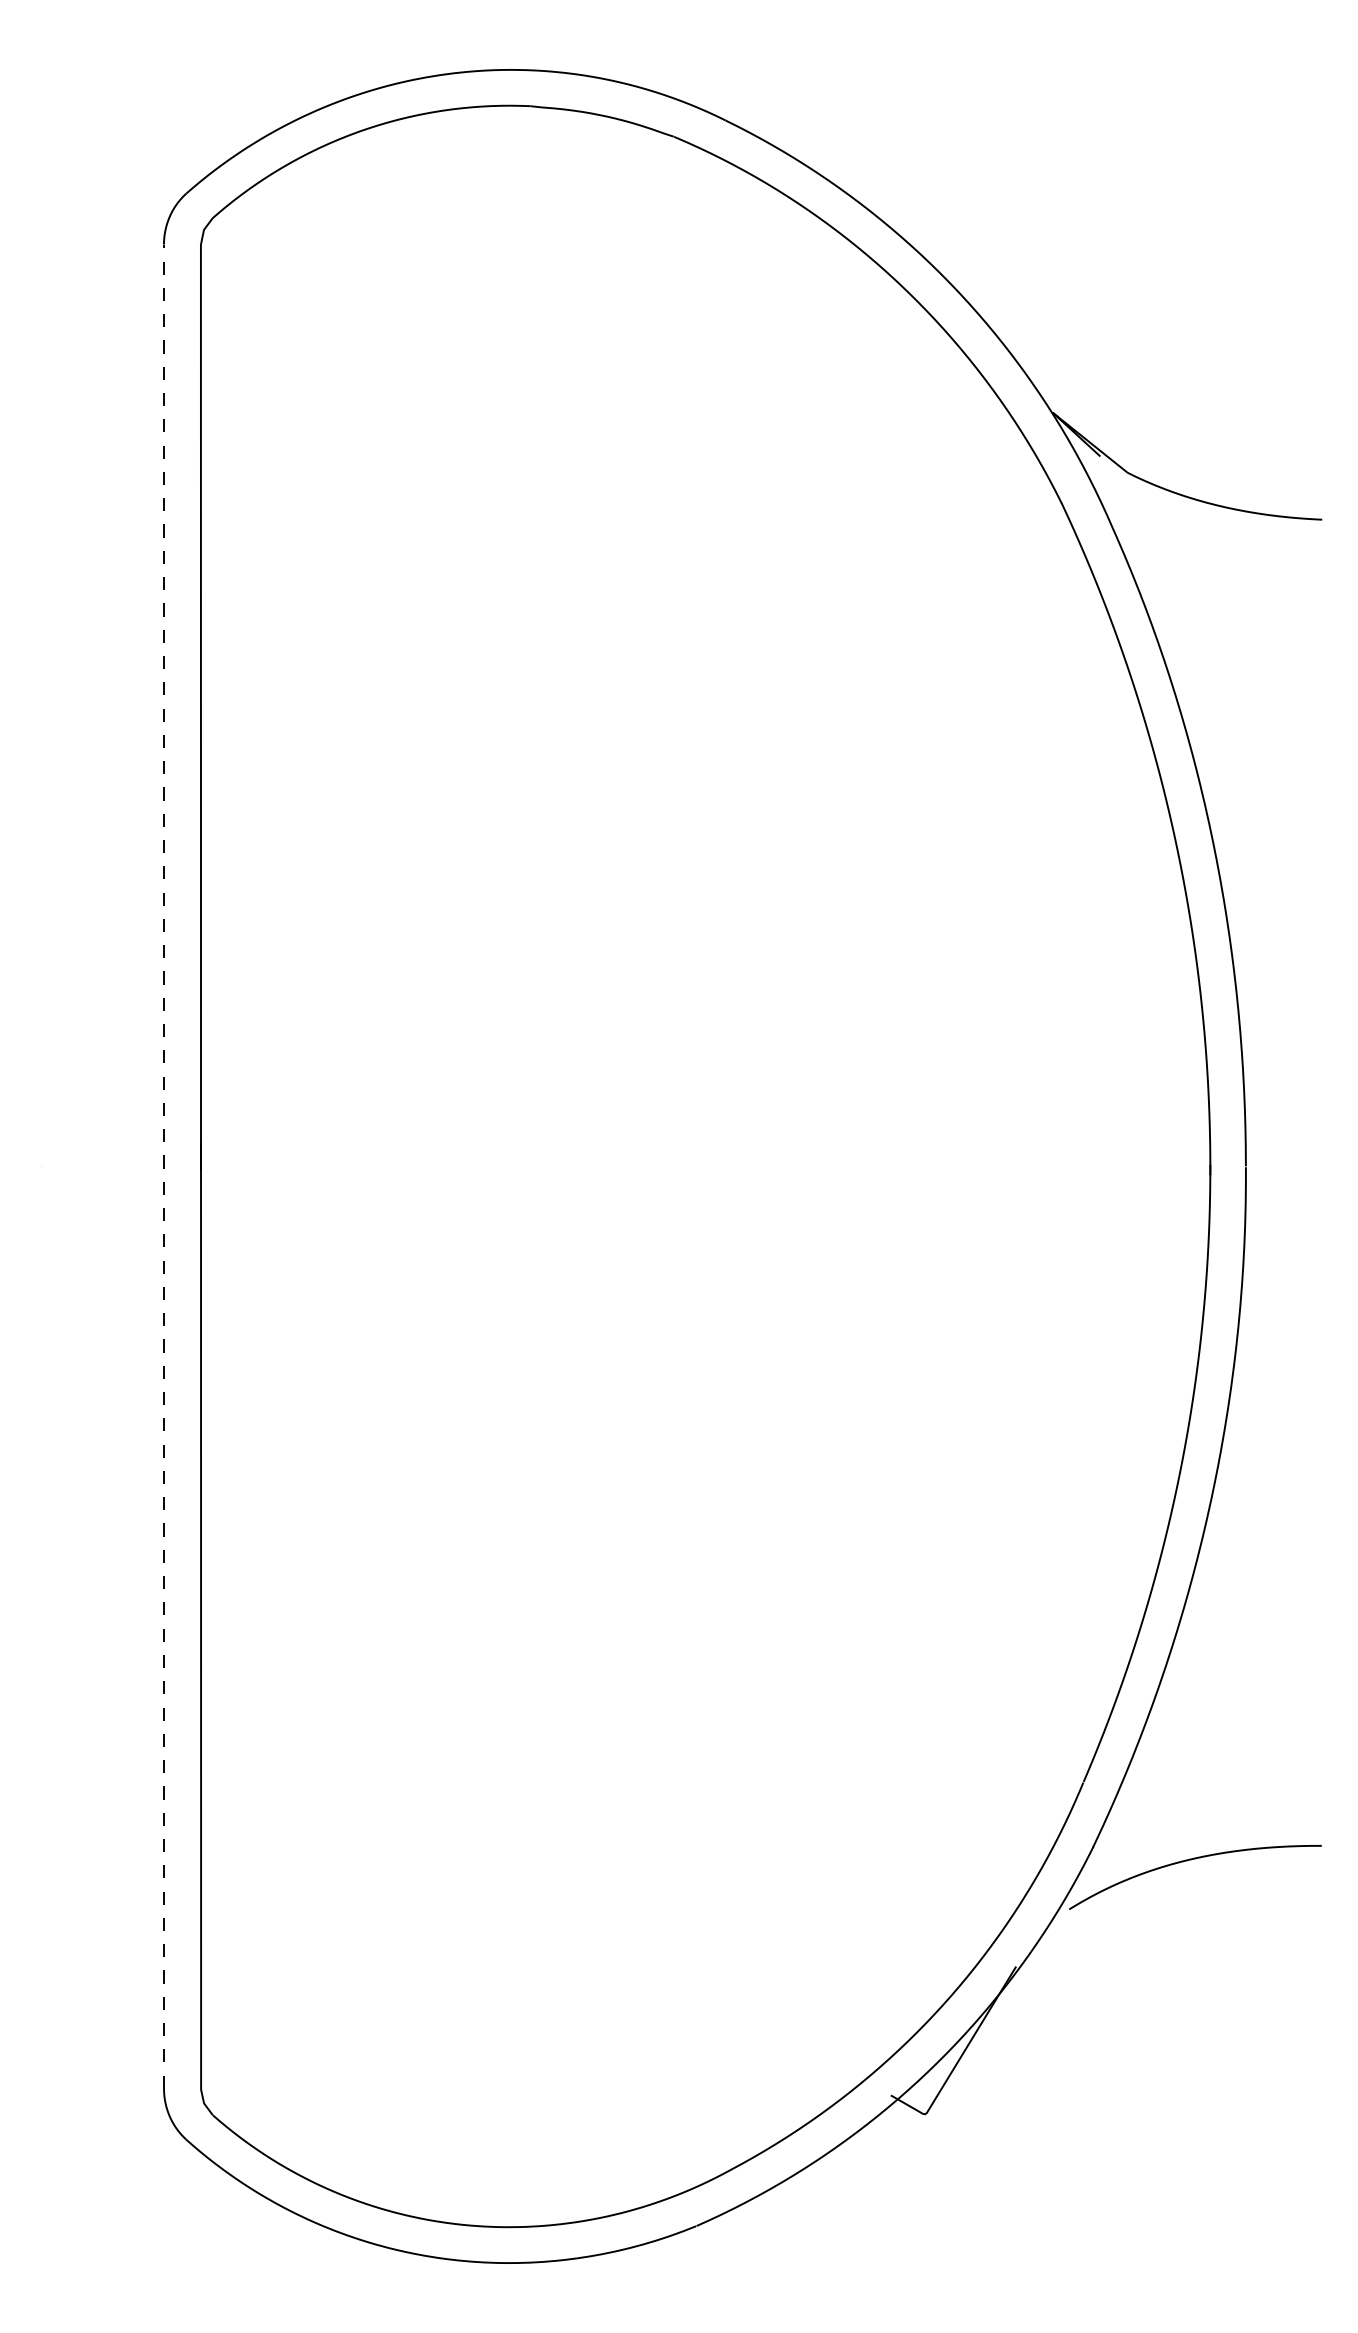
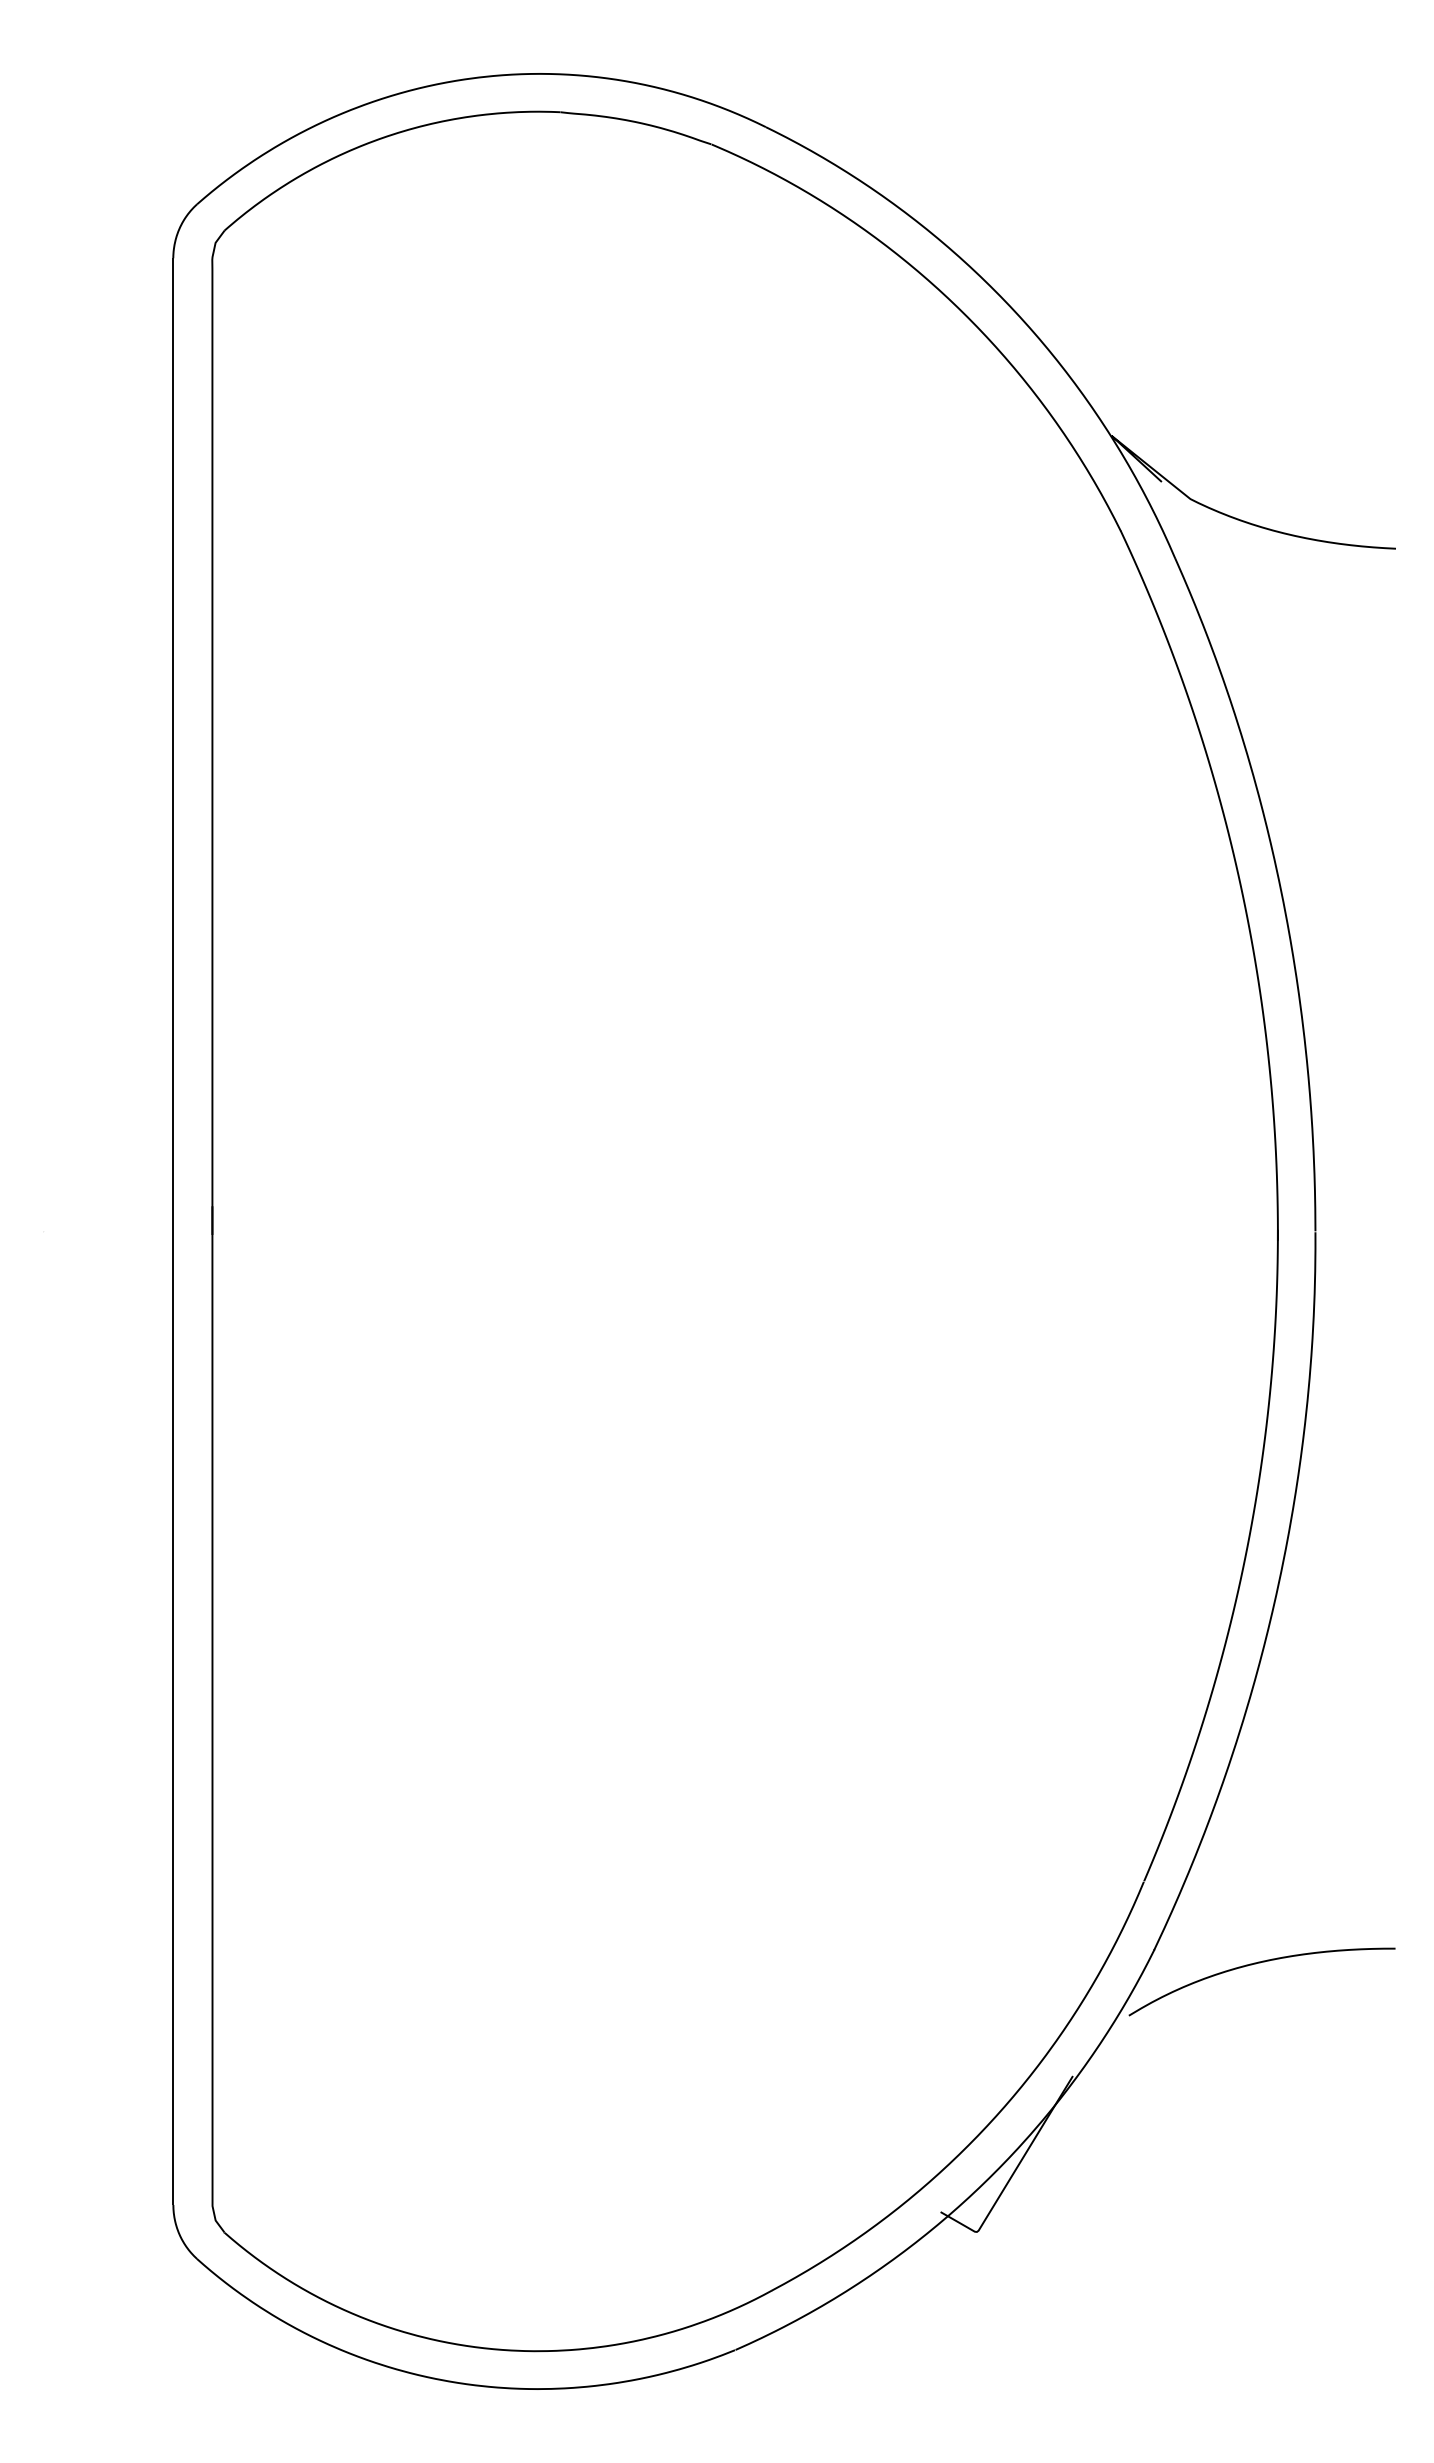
line: (164, 1166) -> (173, 1231), dashed -> solid

